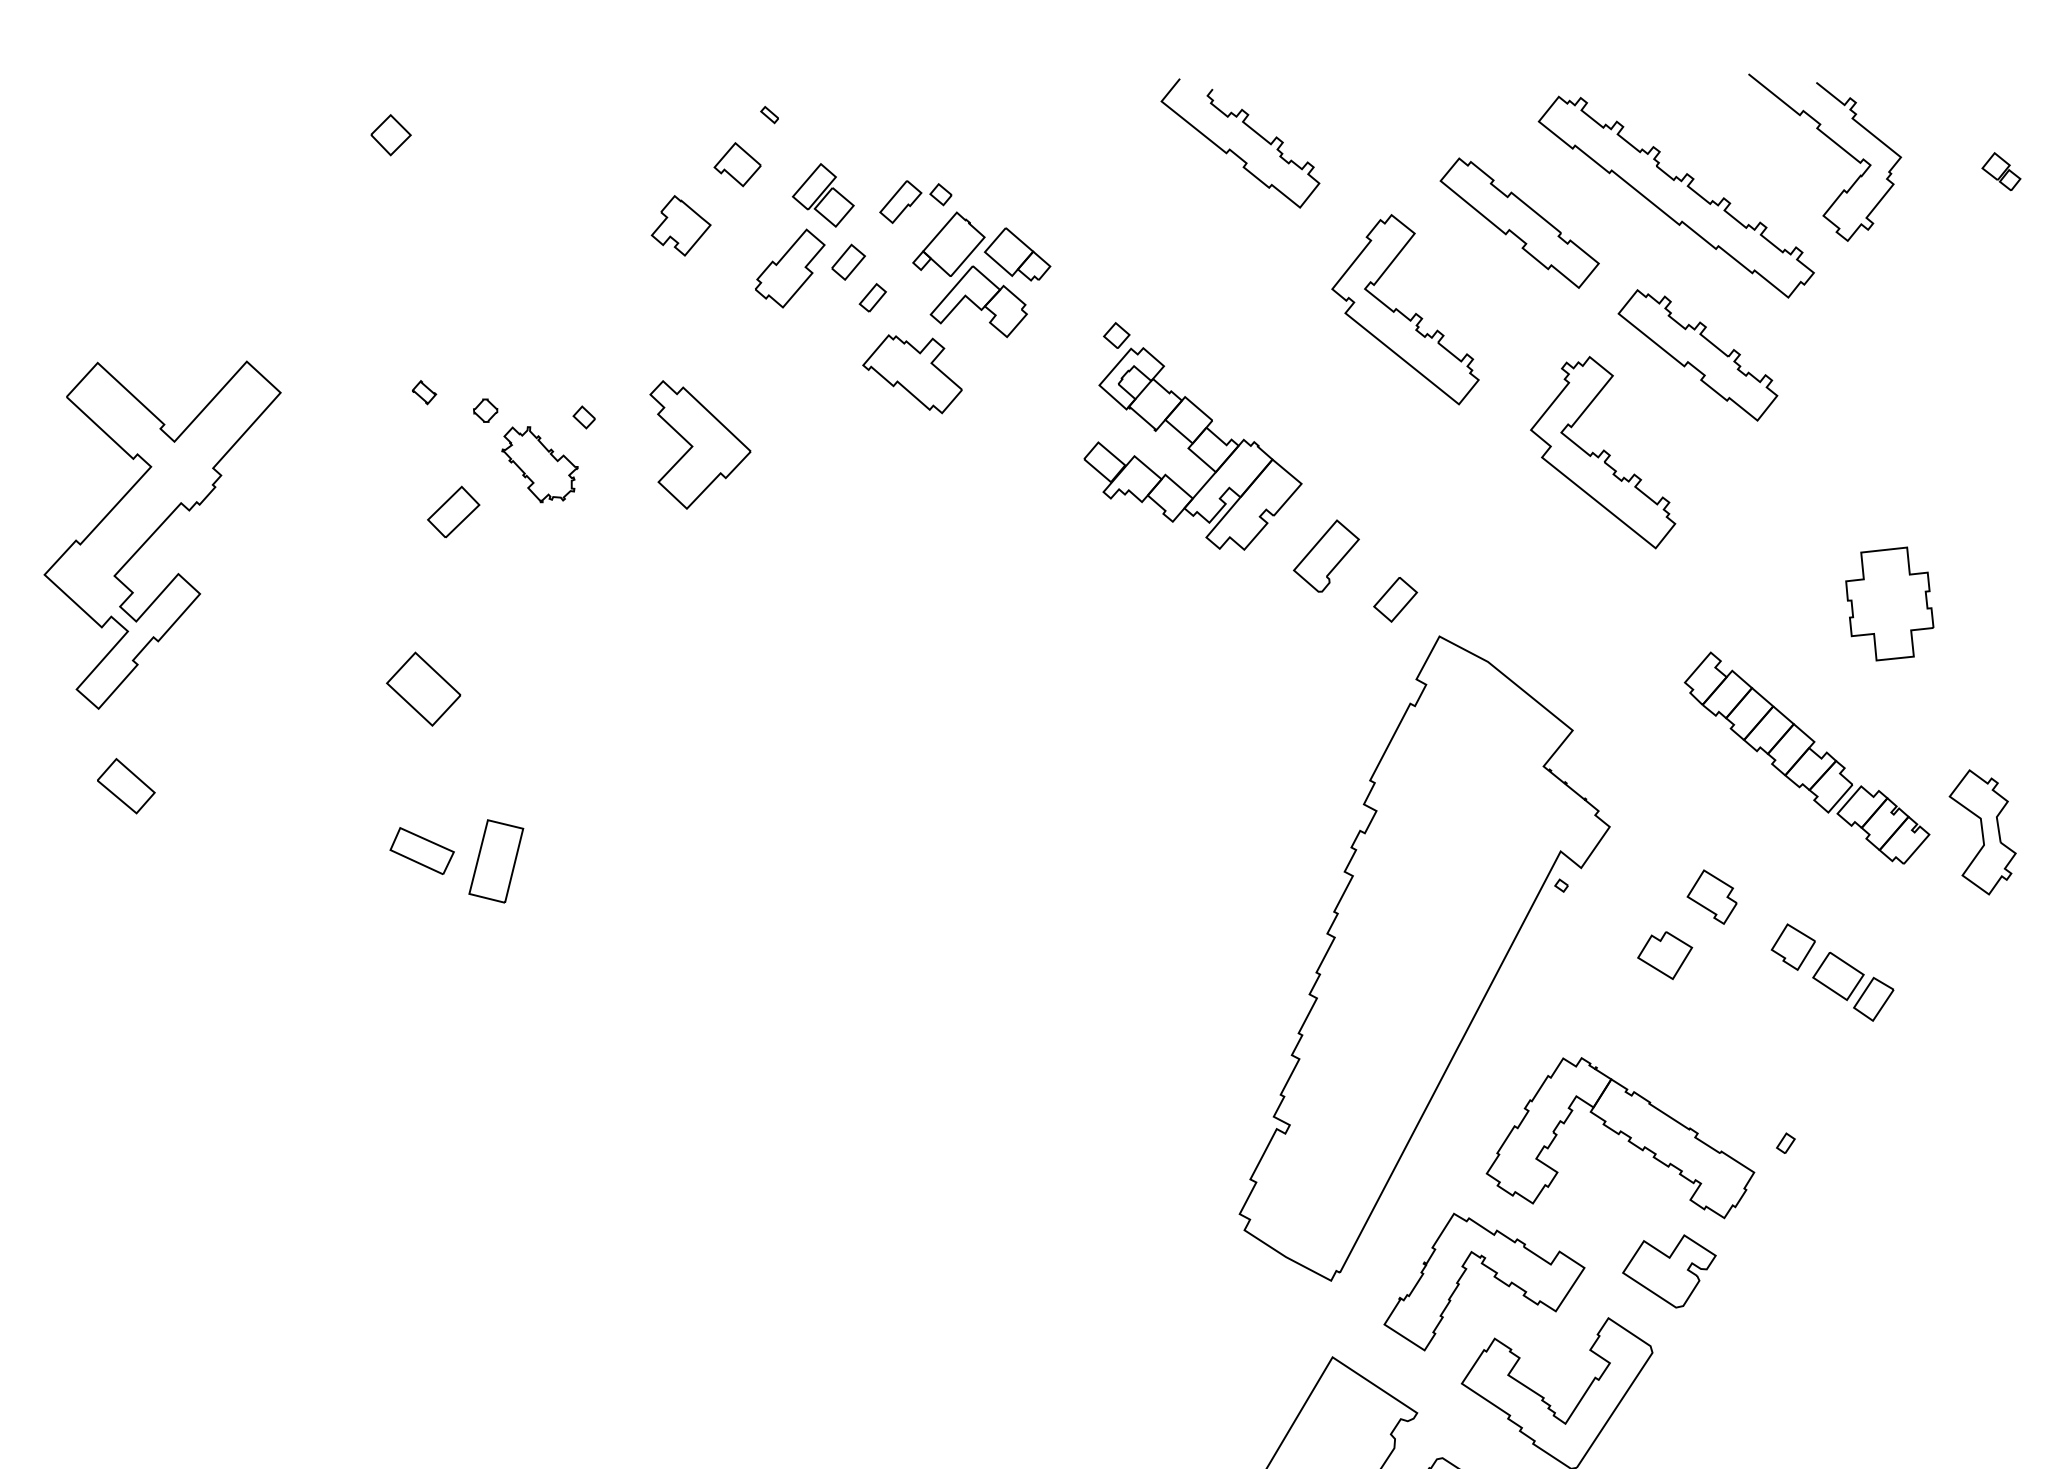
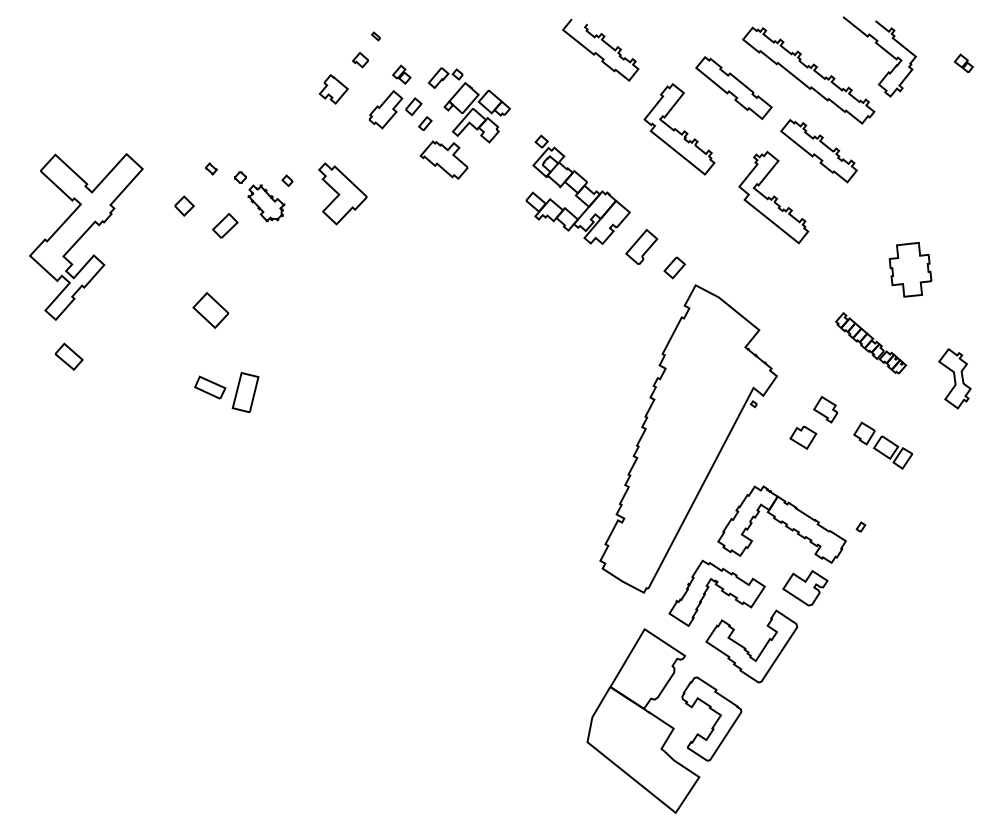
part: (391, 133) -> (184, 205), moved
part: (737, 163) -> (360, 59), size x0.7
part: (822, 194) -> (401, 74), size x0.6
part: (1805, 758) -> (870, 343), size x0.6

